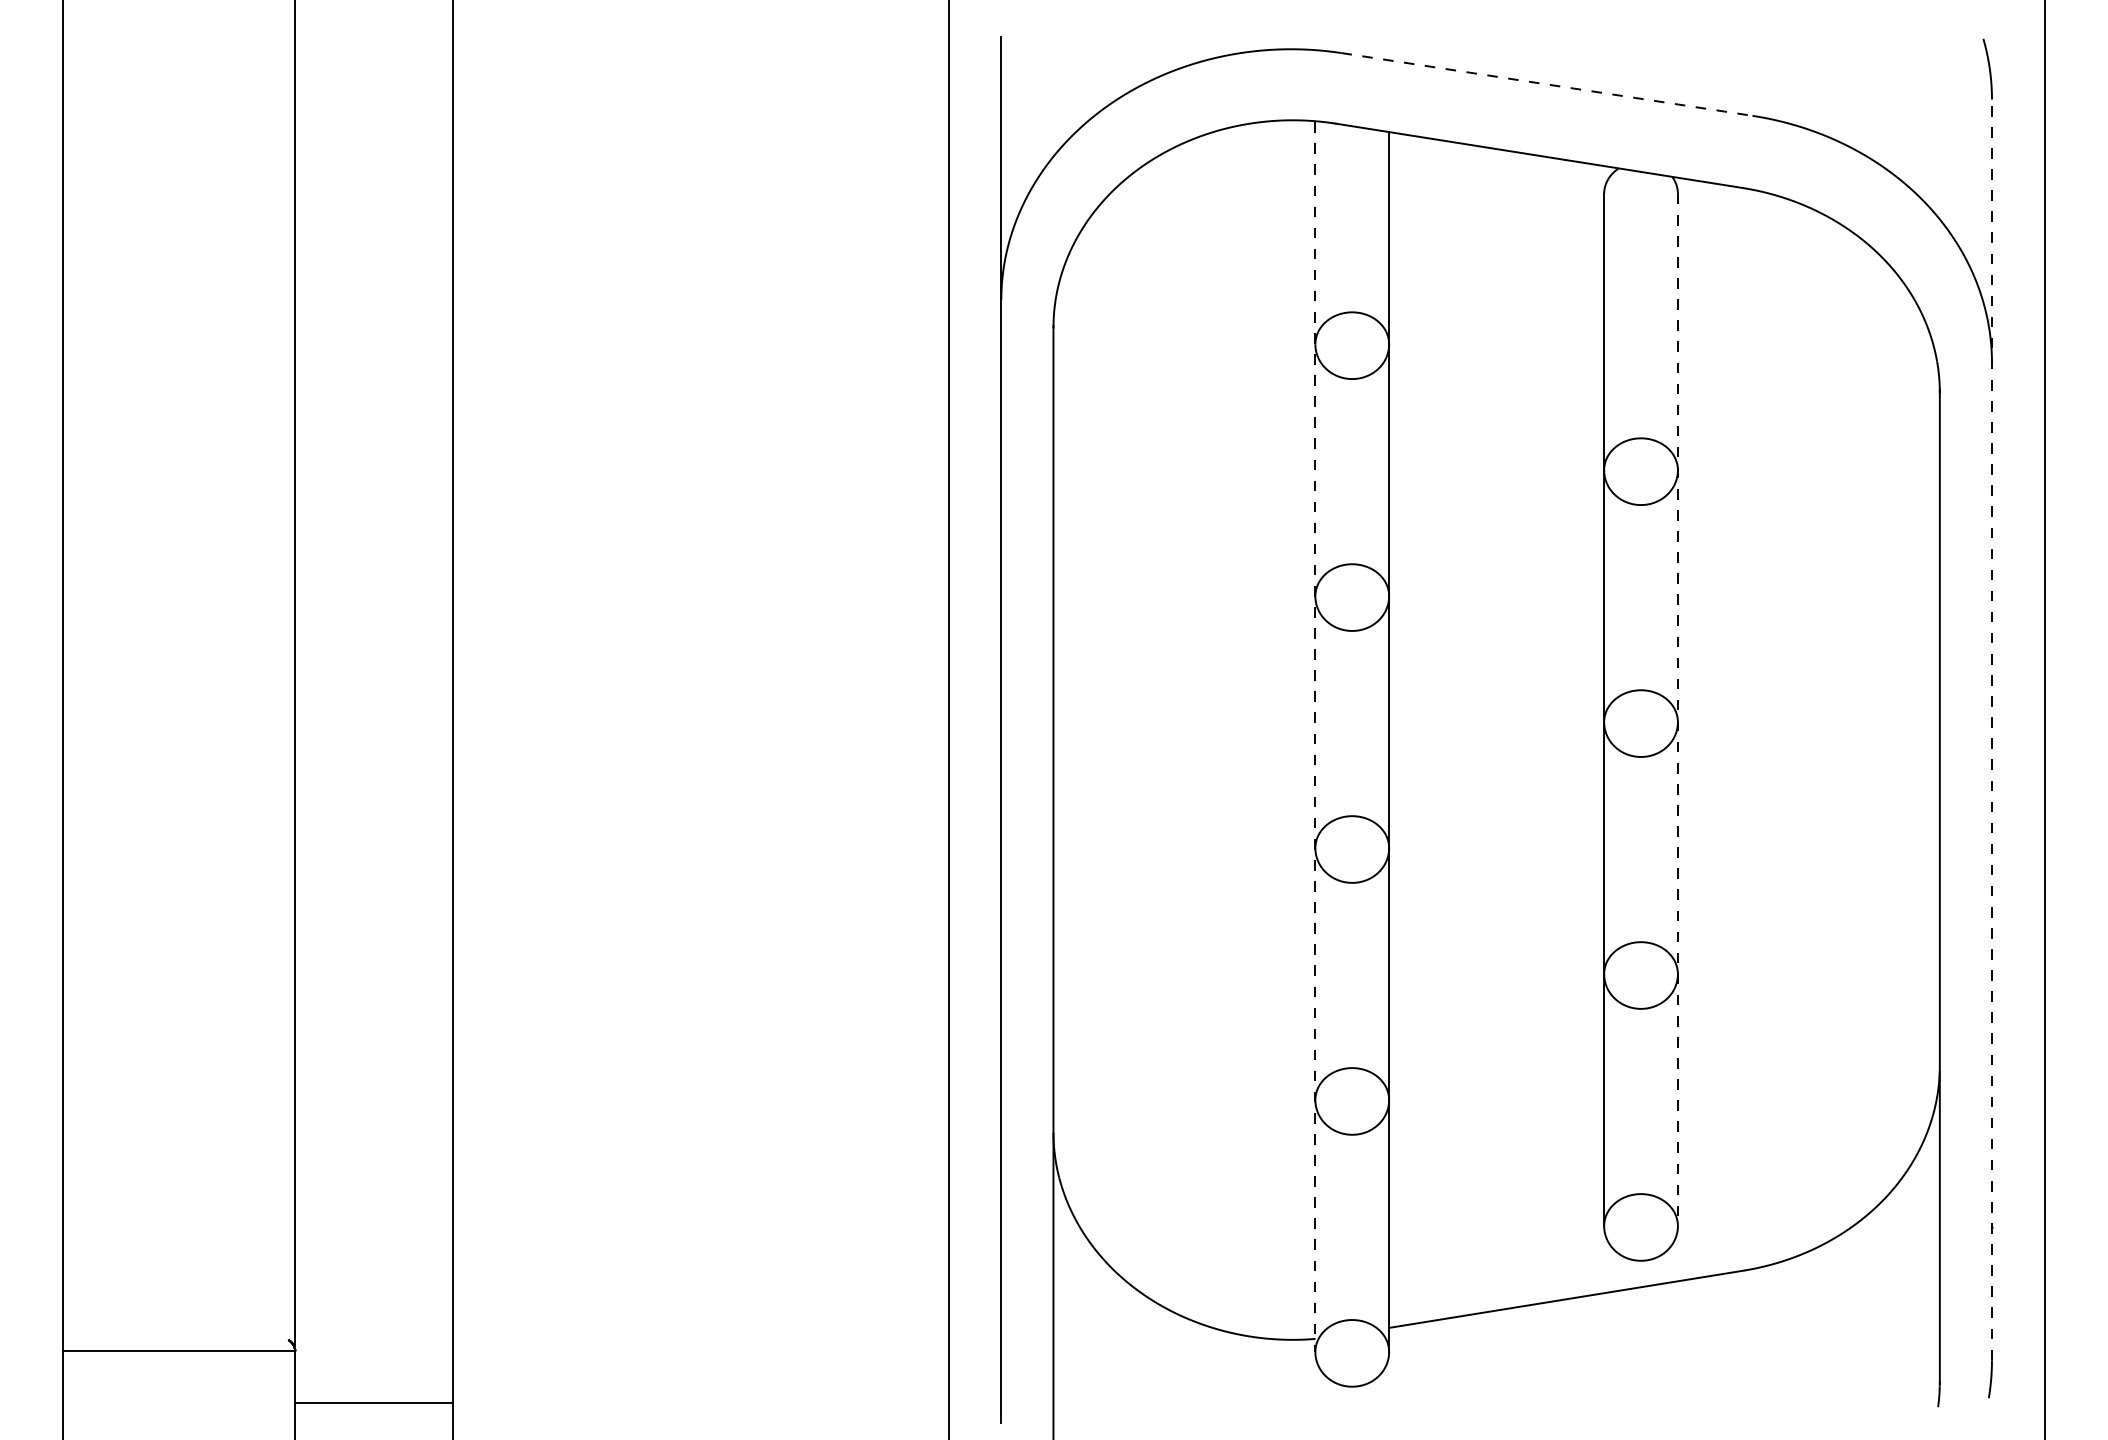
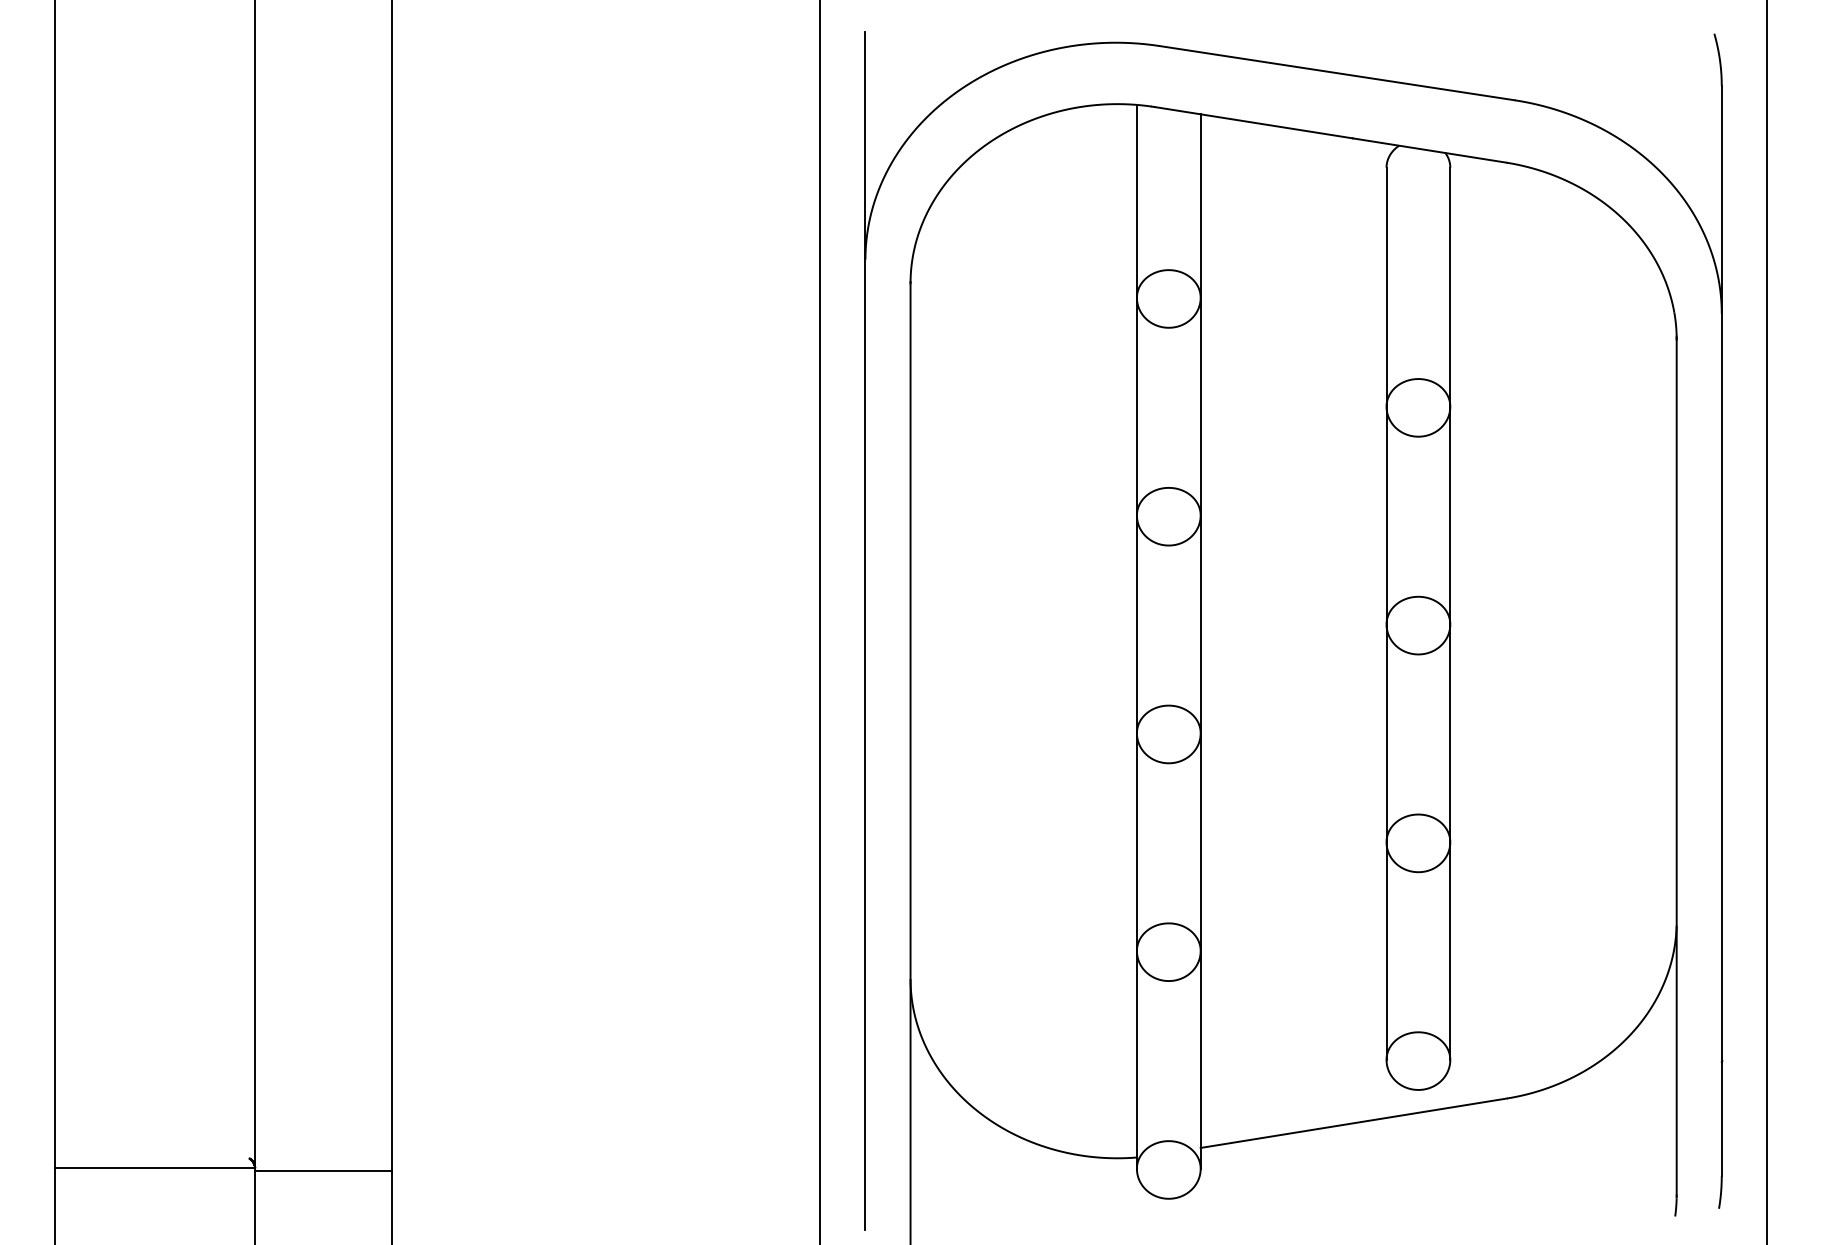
line: (1547, 84) -> (1337, 73), dashed -> solid
line: (1678, 710) -> (1450, 614), dashed -> solid
line: (1991, 730) -> (1721, 631), dashed -> solid
line: (1314, 737) -> (1136, 637), dashed -> solid
line: (374, 1403) -> (323, 1171), moved

